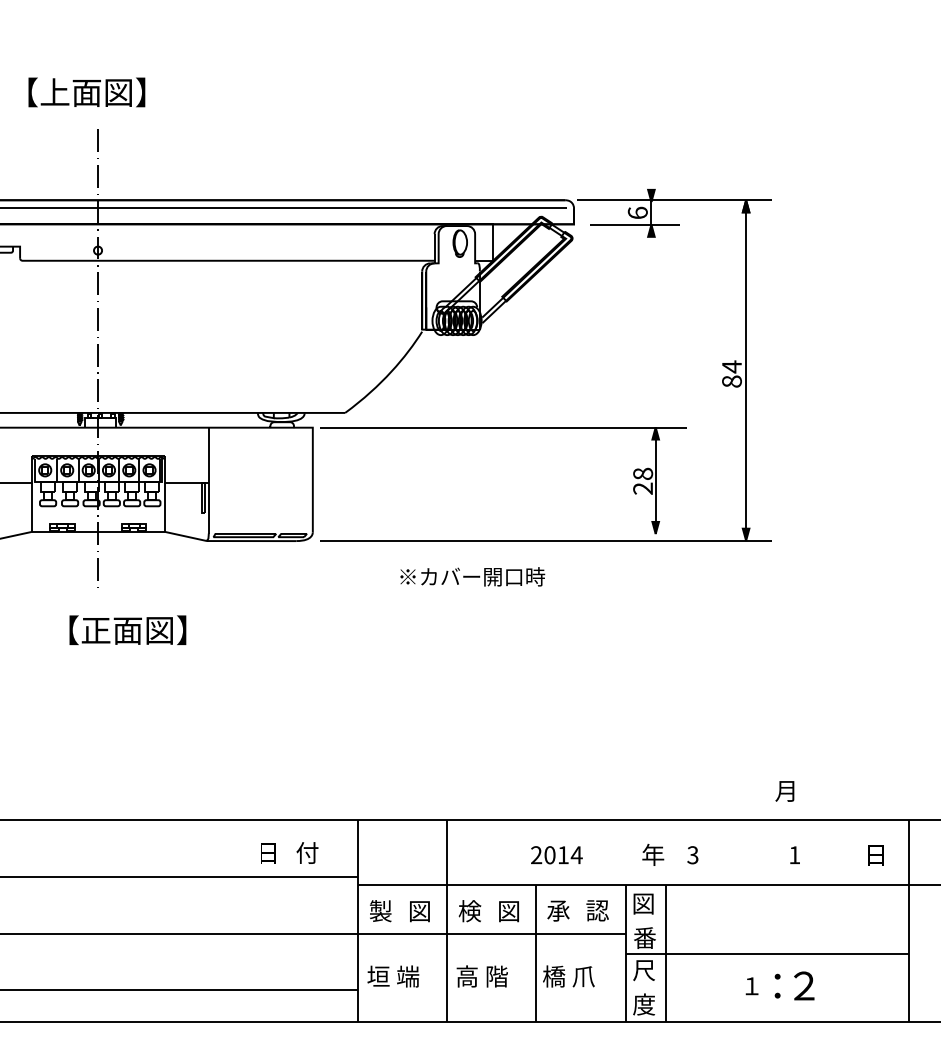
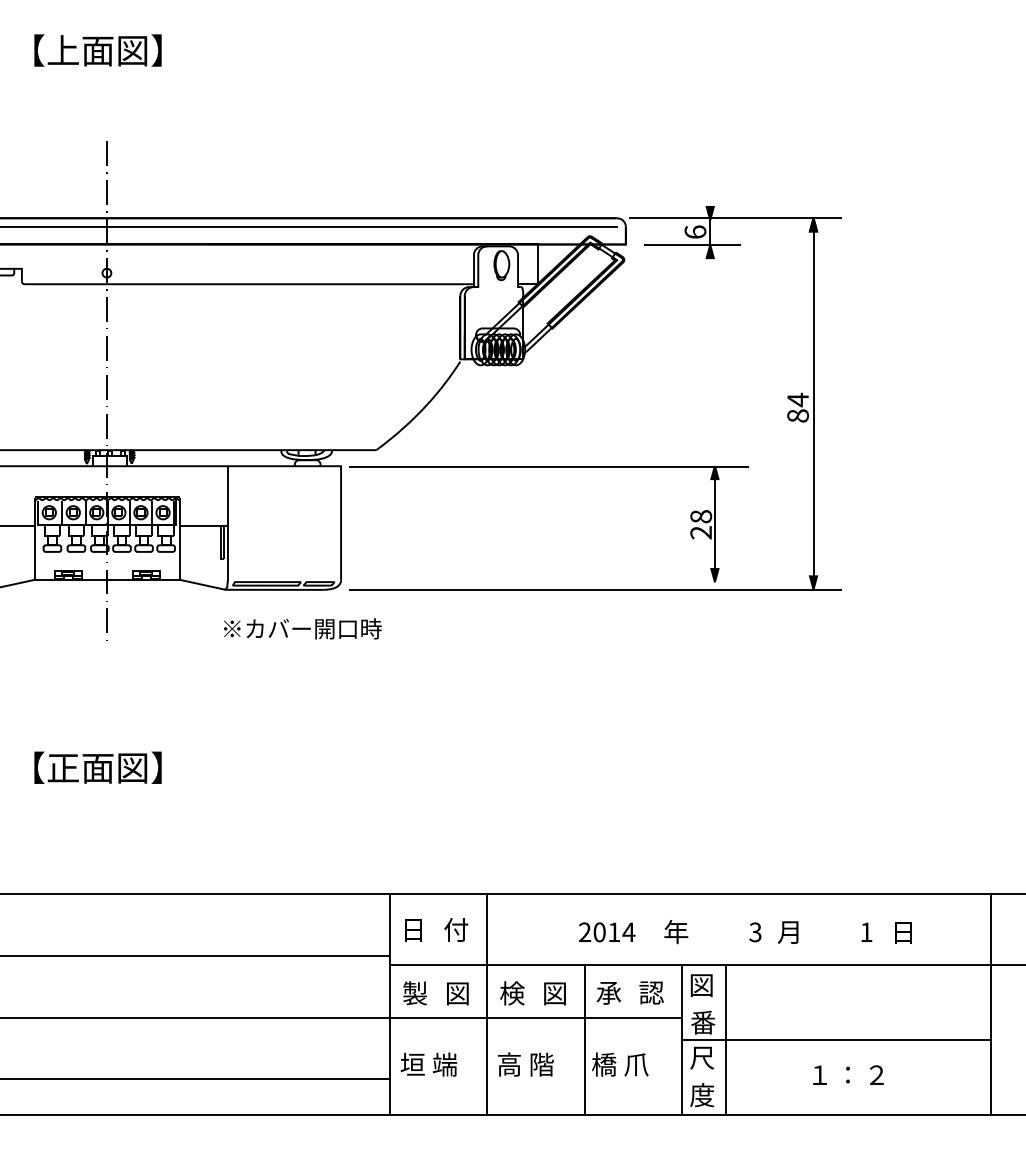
text: (86, 92) -> (97, 50), moved
text: (472, 576) -> (302, 628), moved
text: (127, 629) -> (97, 766), moved
text: (784, 791) -> (787, 932), moved
part: (296, 852) -> (444, 929), moved
text: (653, 854) -> (676, 931), moved
text: (875, 855) -> (903, 932), moved
part: (777, 985) -> (847, 1074), size x0.62
part: (803, 986) -> (876, 1075), size x0.62

